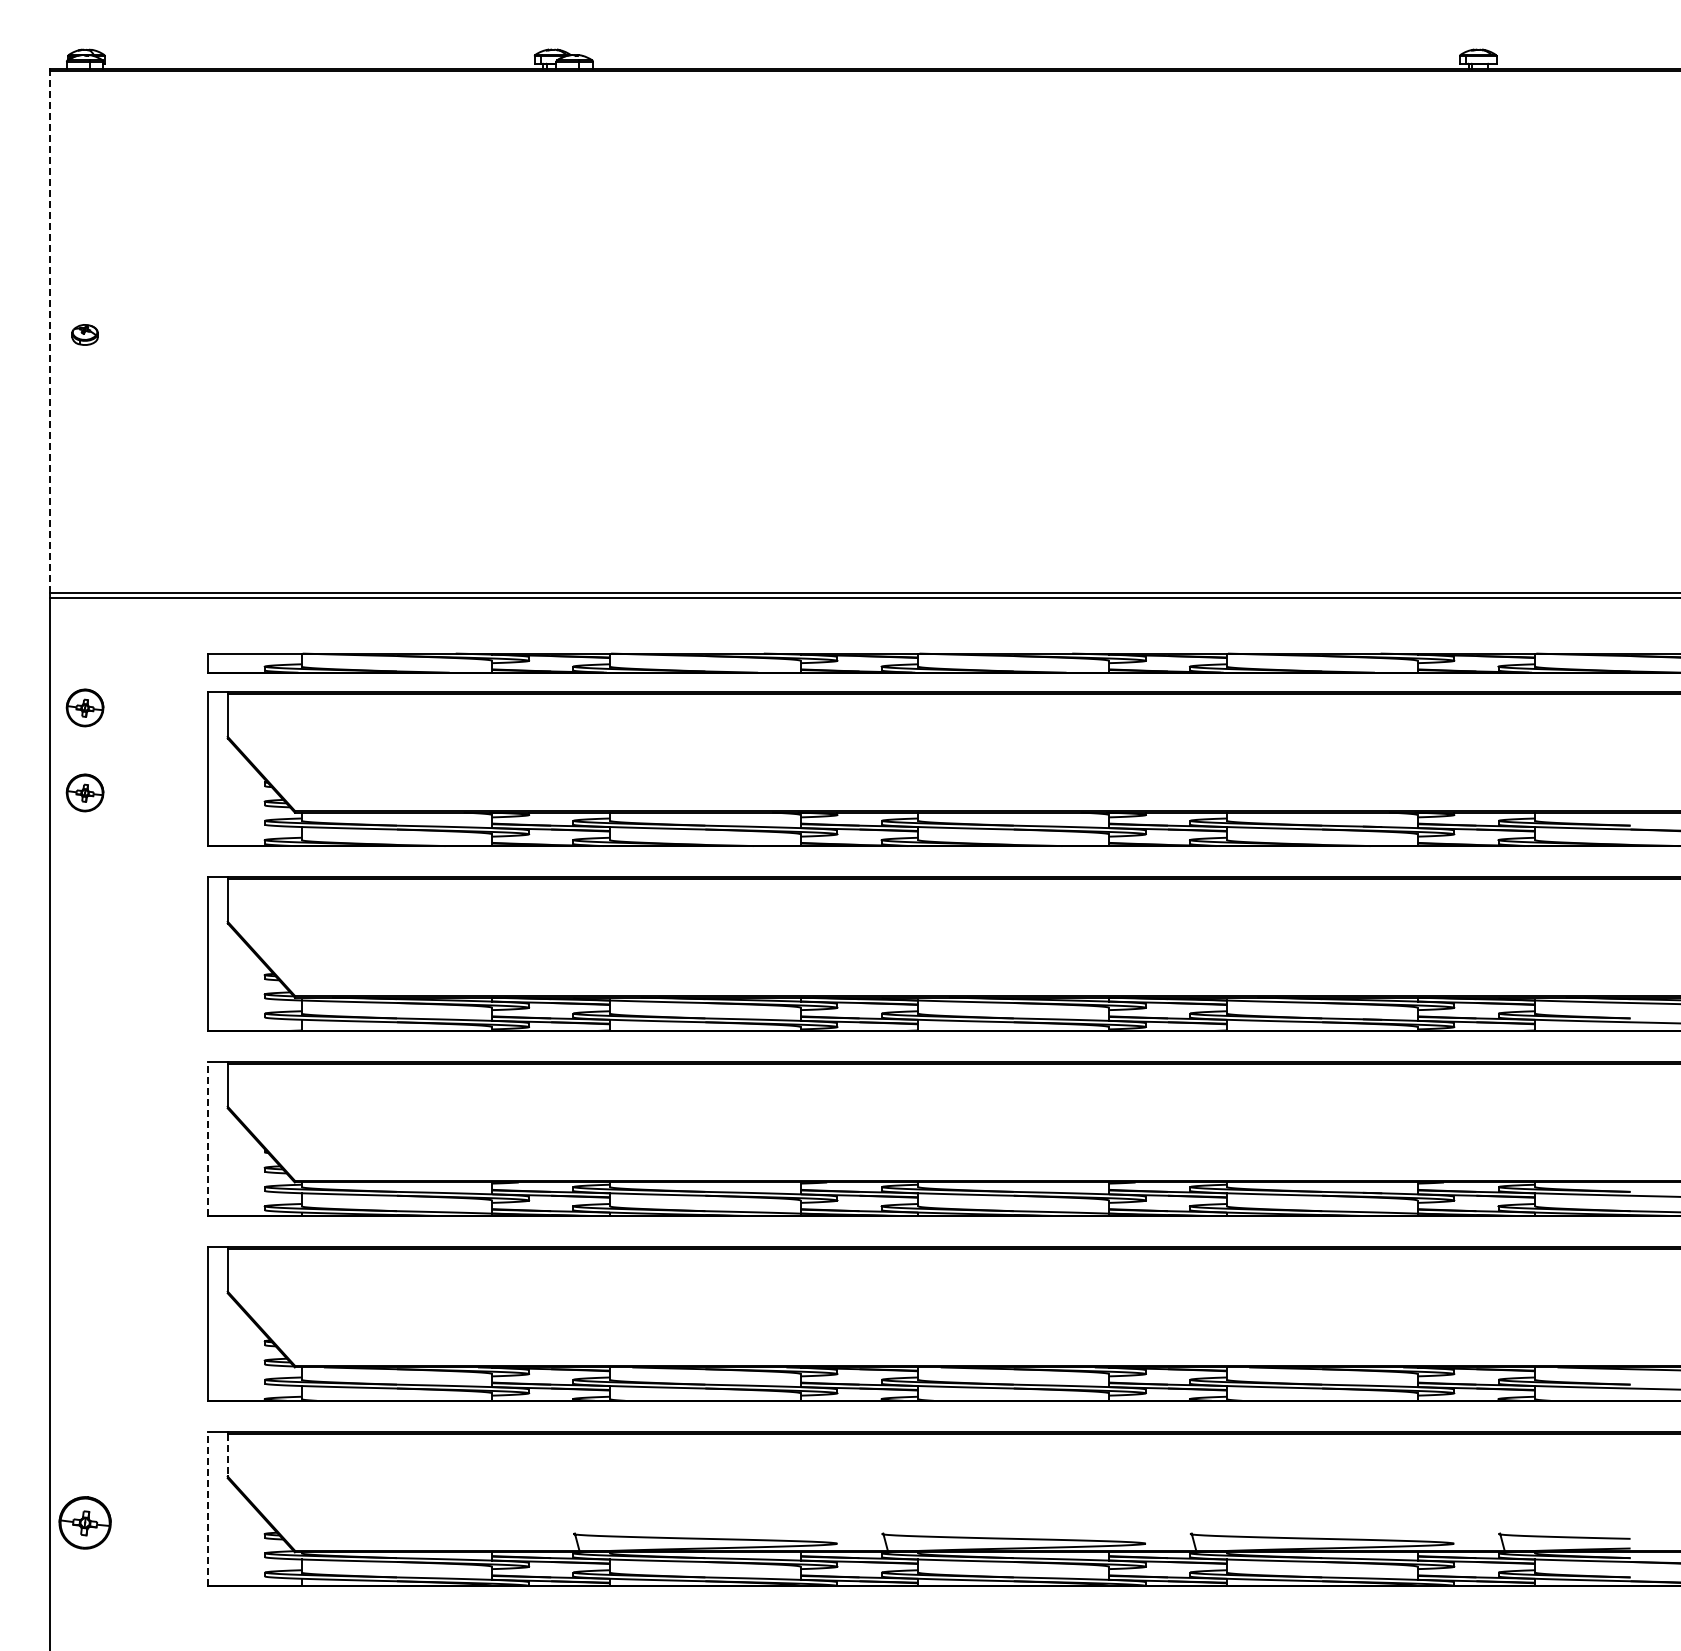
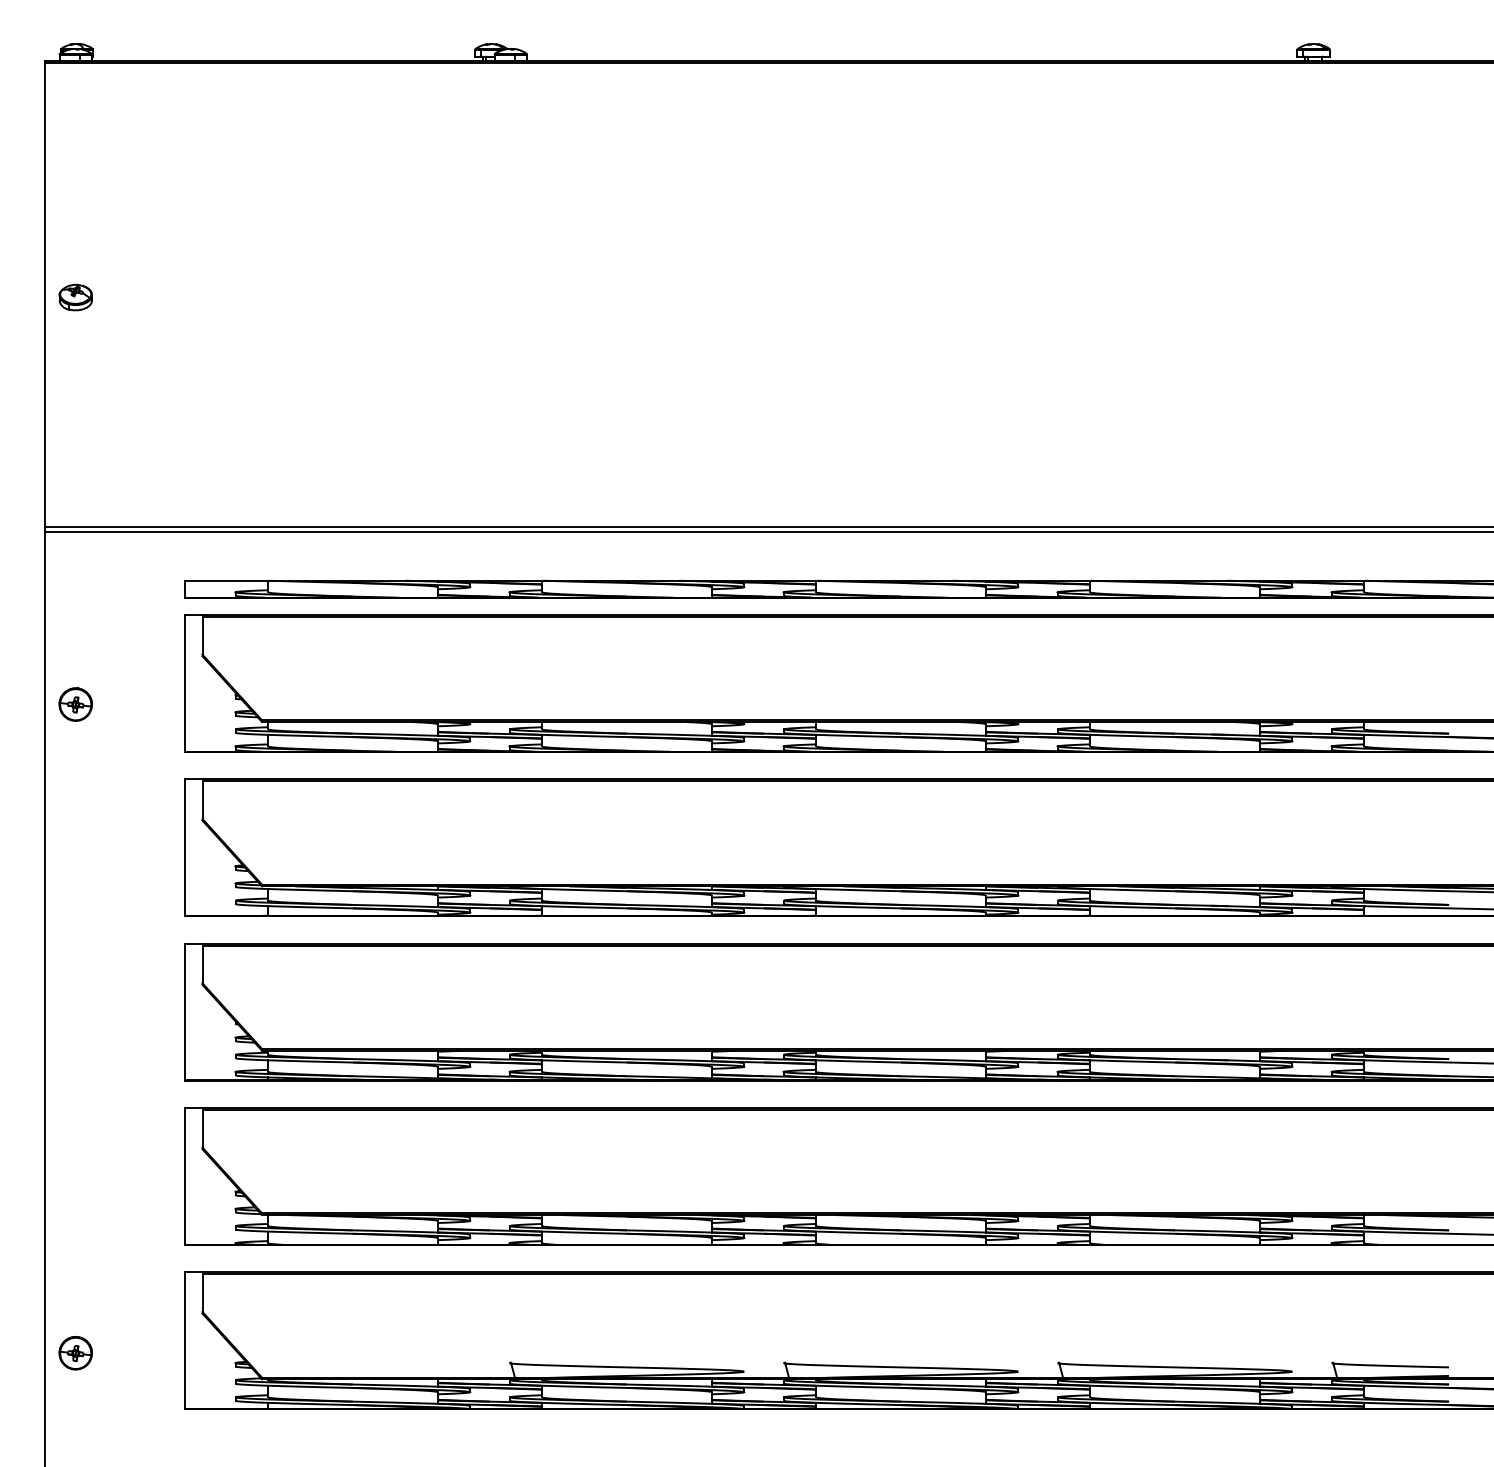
line: (50, 331) -> (45, 294), dashed -> solid
part: (84, 334) -> (75, 297), size x1.43
part: (84, 707) -> (75, 628), removed
line: (208, 1138) -> (185, 1011), dashed -> solid
line: (227, 1455) -> (202, 1293), dashed -> solid
line: (208, 1508) -> (185, 1340), dashed -> solid
part: (84, 1522) -> (75, 1352), size x0.71

